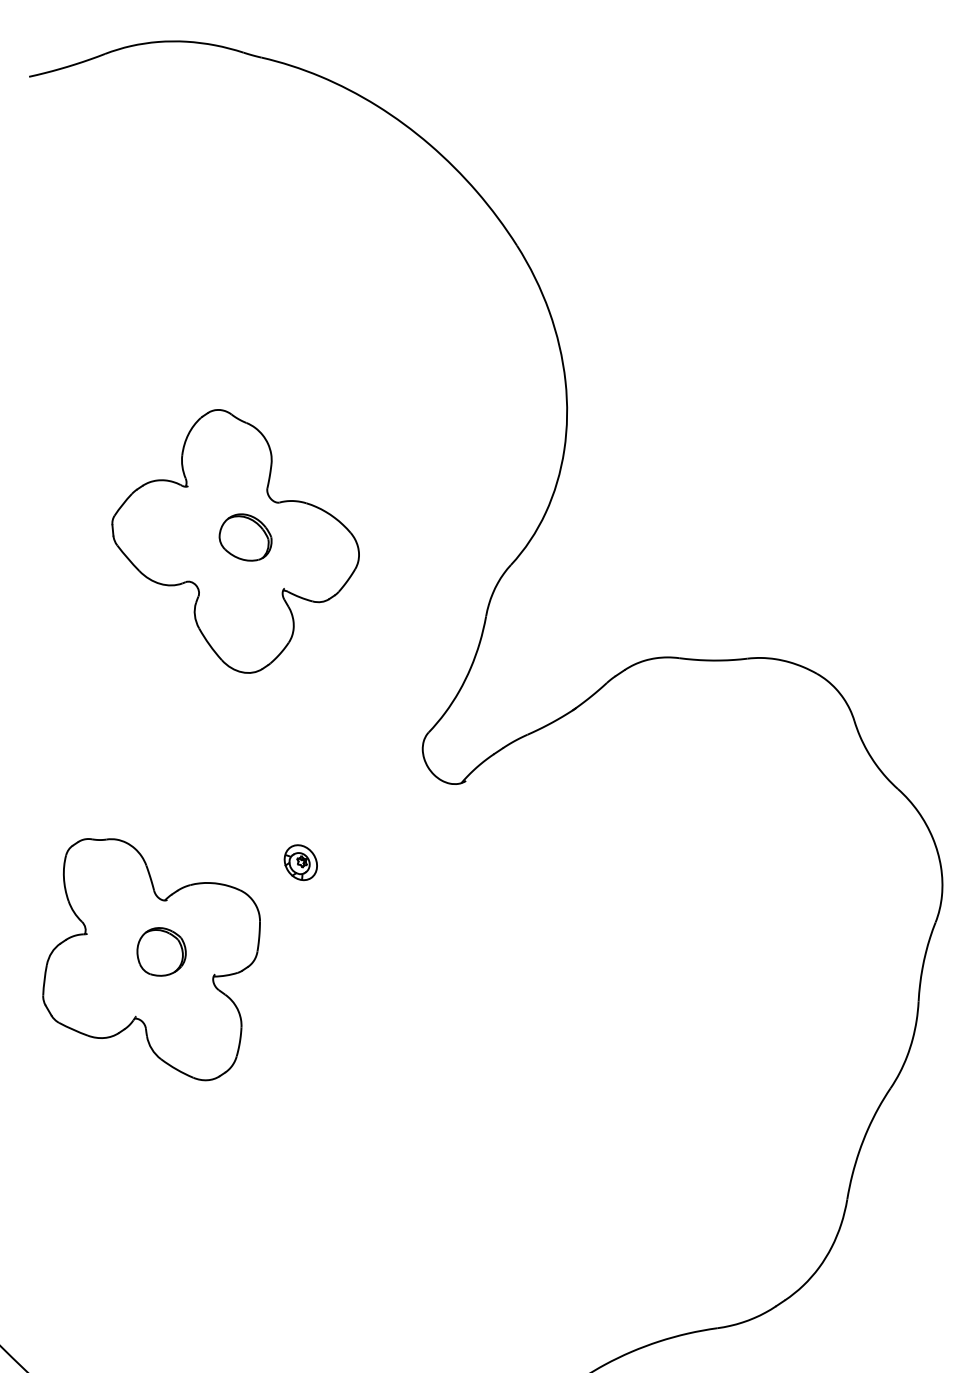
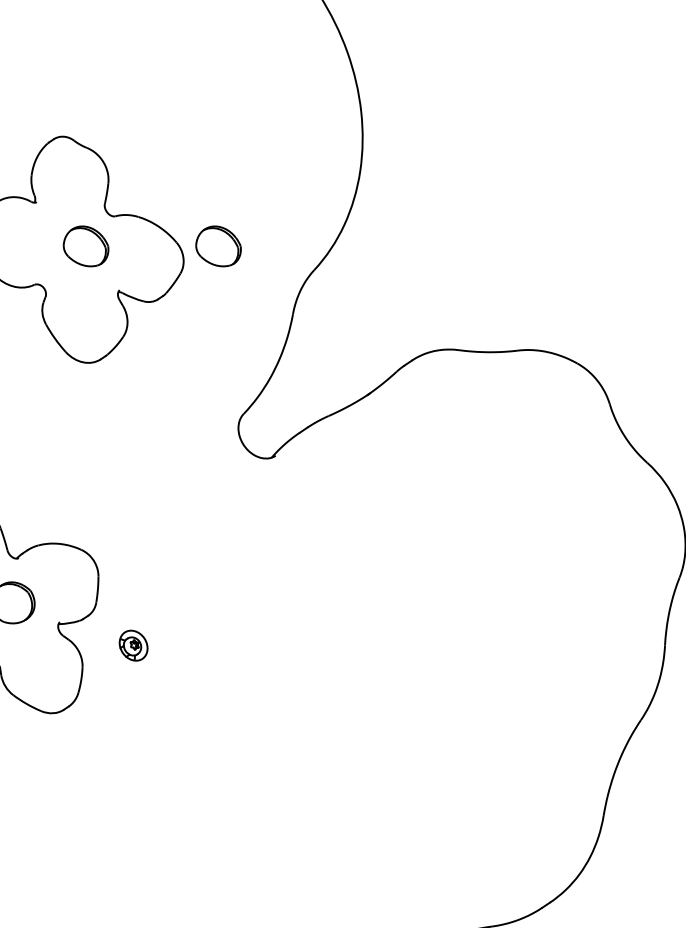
part: (399, 537) -> (218, 246), added
part: (300, 862) -> (133, 645), moved

